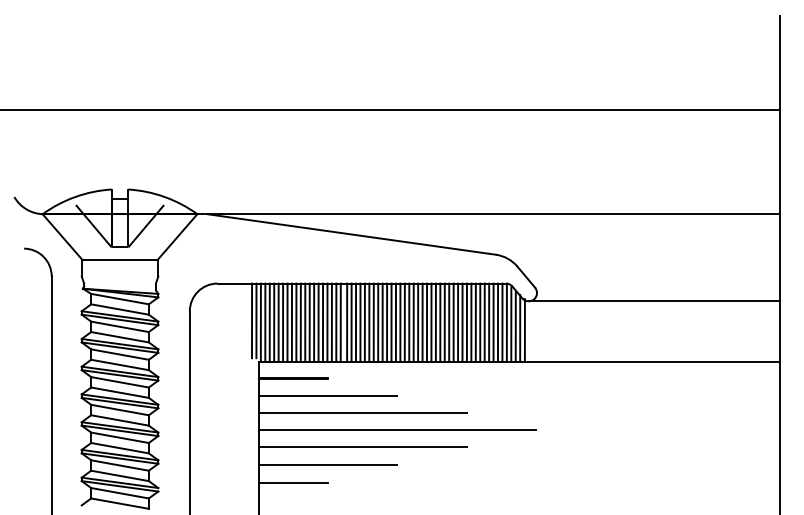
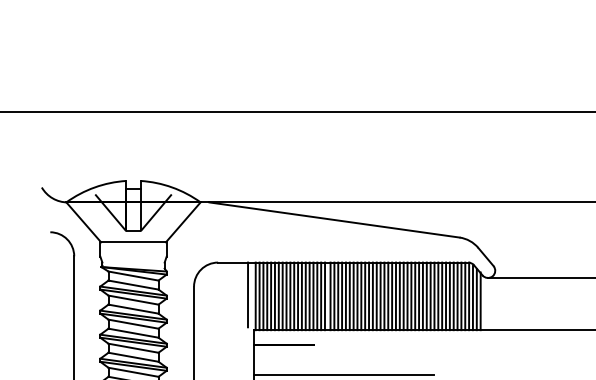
line: (256, 320) -> (251, 294), removed
line: (524, 330) -> (484, 303), removed
line: (327, 395) -> (313, 359), removed

